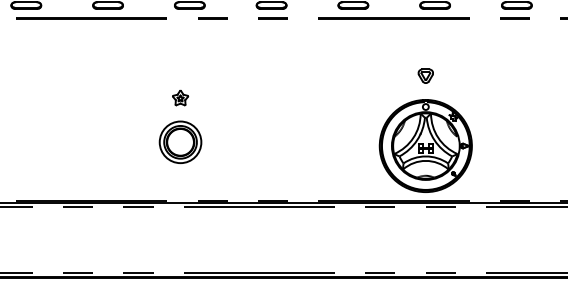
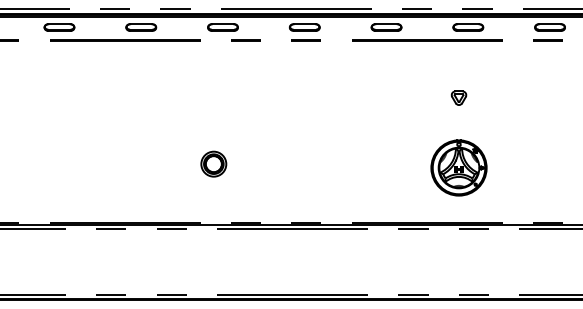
part: (180, 97) -> (213, 119), removed
part: (180, 141) -> (213, 163), size x0.6
part: (425, 145) -> (458, 167), size x0.6

